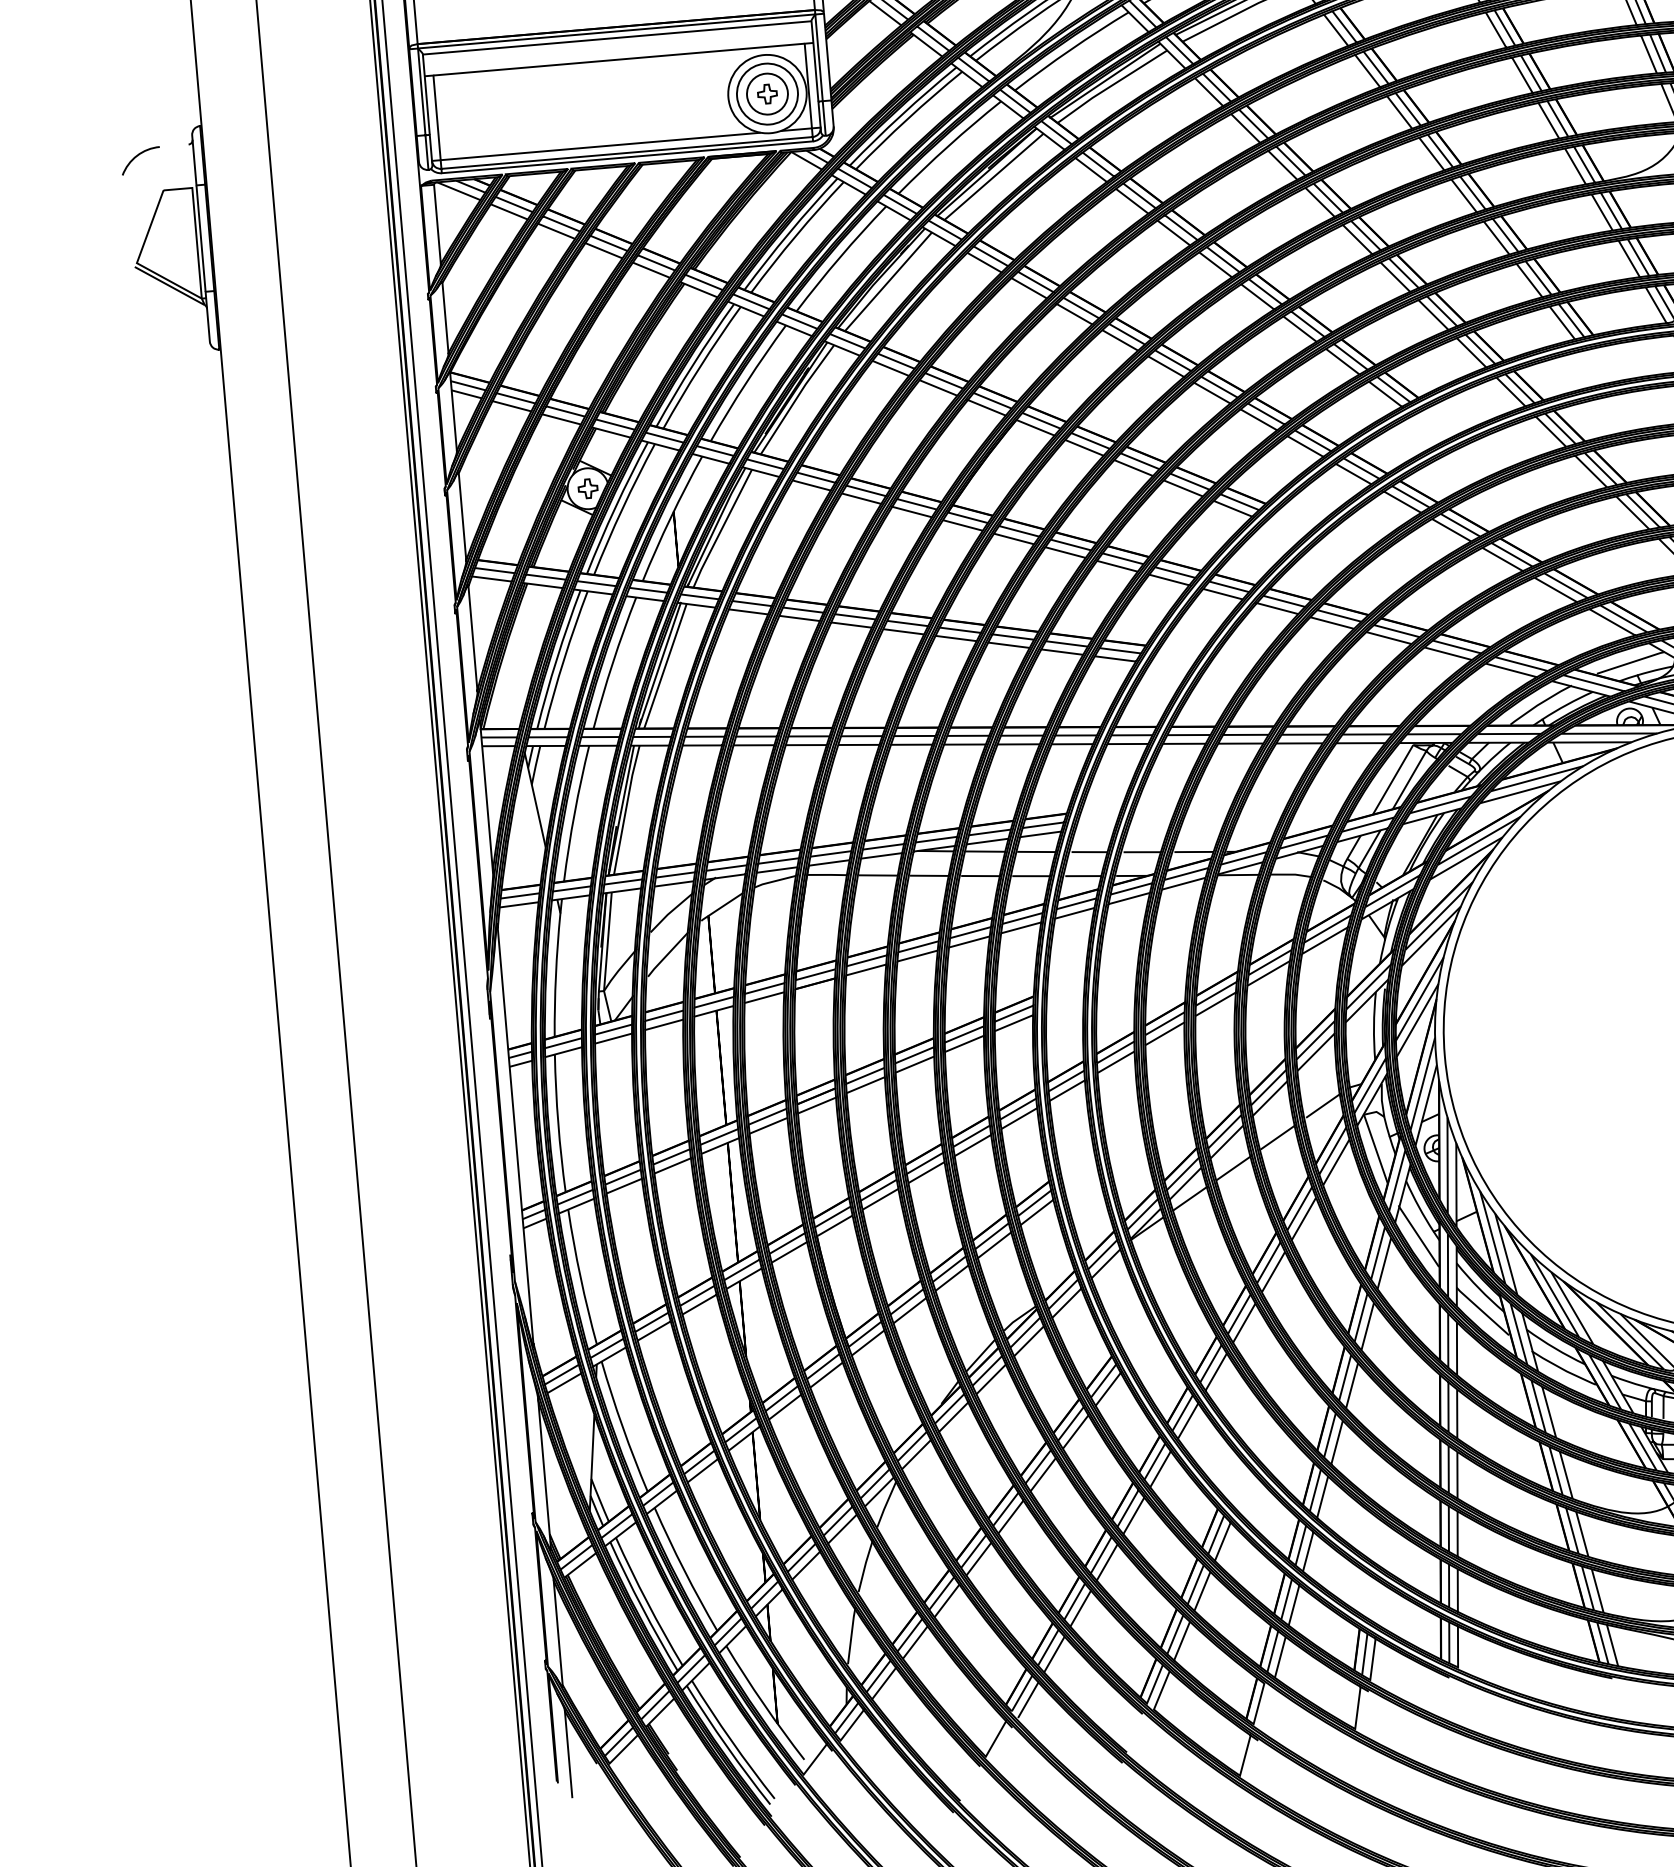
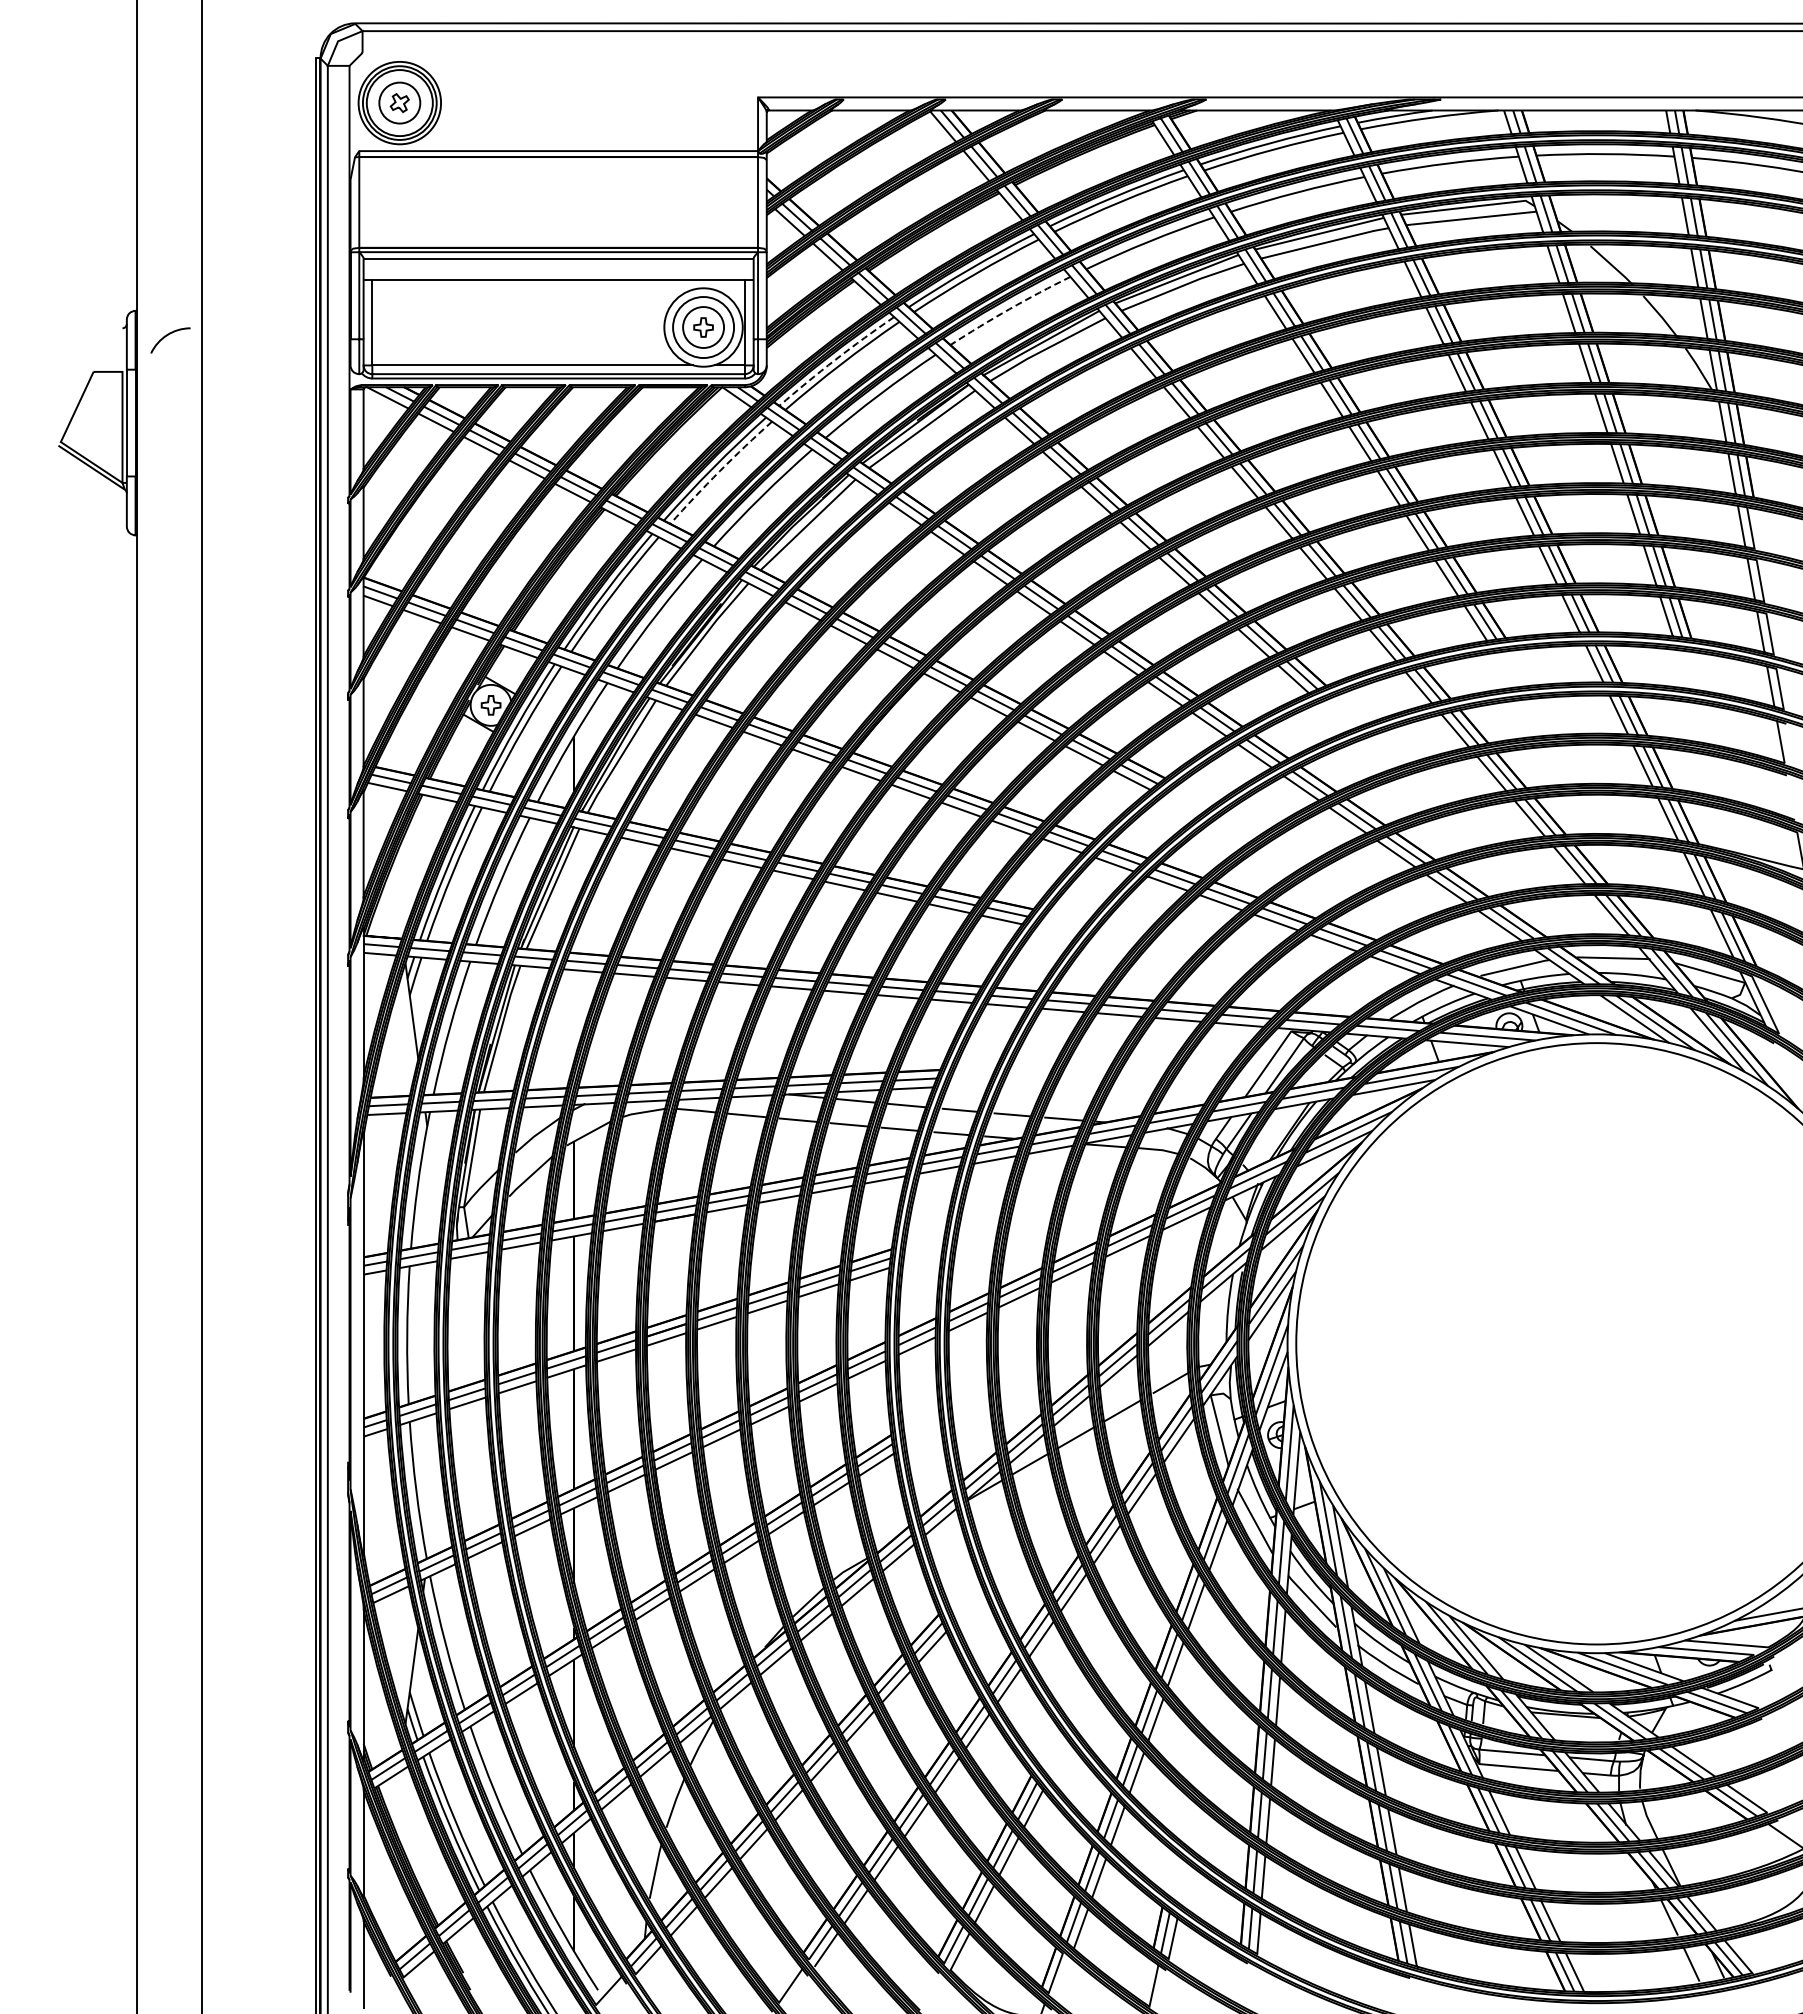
arc: (1070, 50) -> (1009, 309), solid -> dashed
arc: (901, 114) -> (835, 359), solid -> dashed
arc: (137, 157) -> (167, 336), moved
arc: (795, 236) -> (719, 471), solid -> dashed

